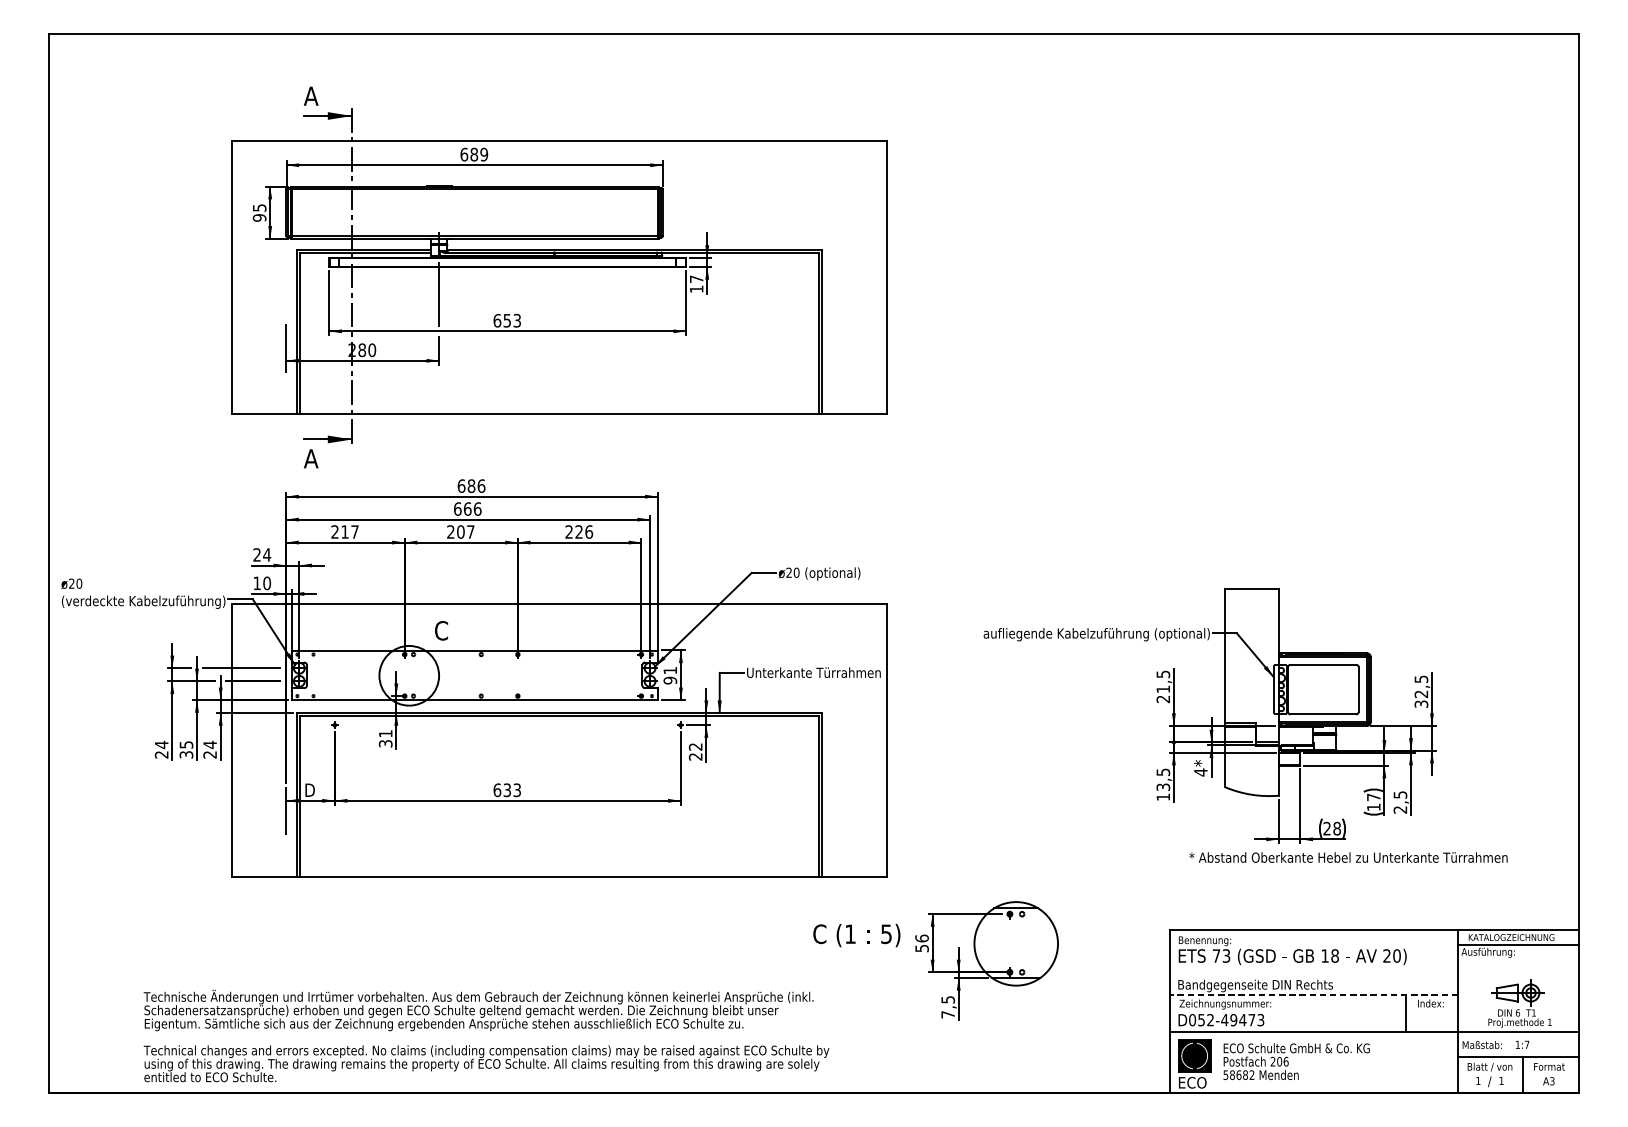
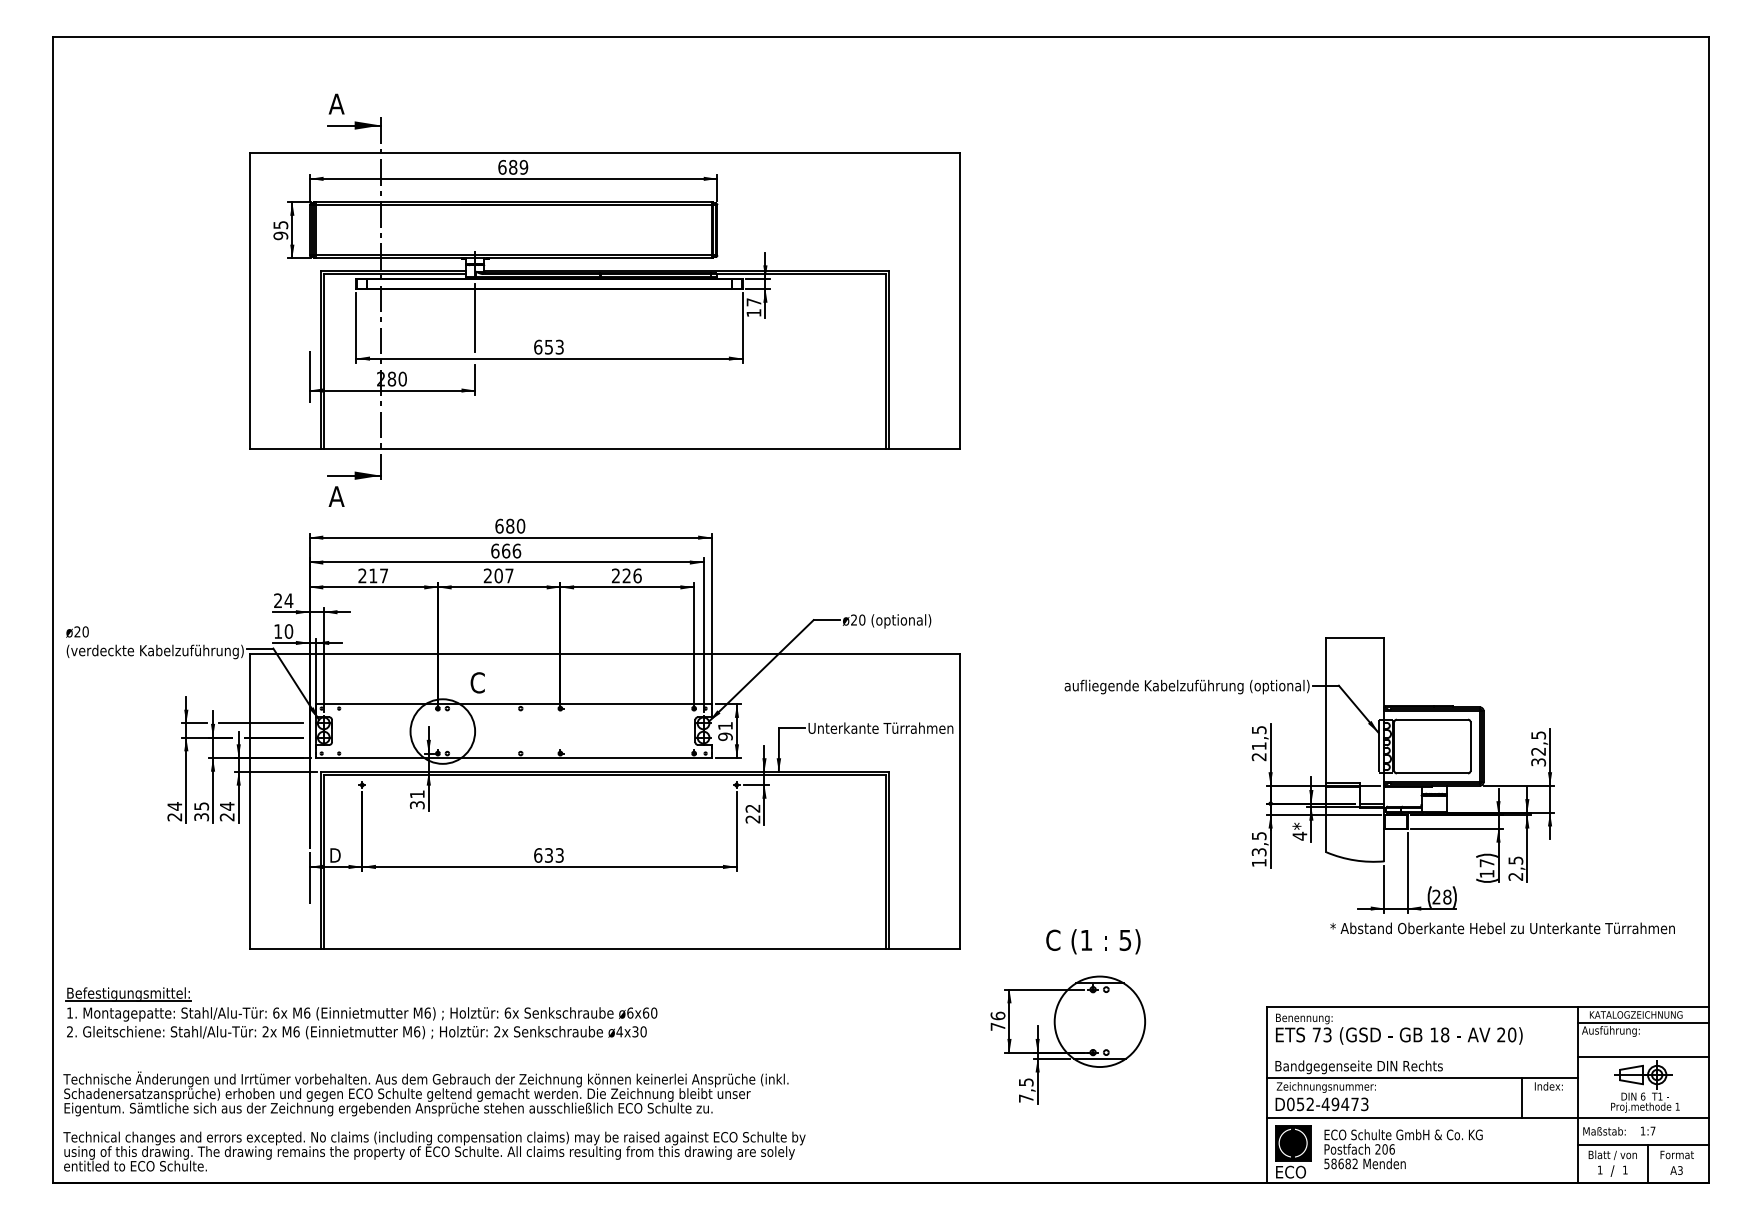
text: (481, 485) -> (521, 525), 686 -> 680
text: (1348, 857) -> (1502, 928), moved
text: (856, 935) -> (1093, 941), moved
part: (334, 936) -> (361, 1013), added
text: (921, 948) -> (997, 1026), 56 -> 76
line: (1518, 975) -> (1643, 1056), added
line: (1314, 995) -> (1422, 1077), dashed -> solid
part: (490, 1031) -> (438, 1116), moved

